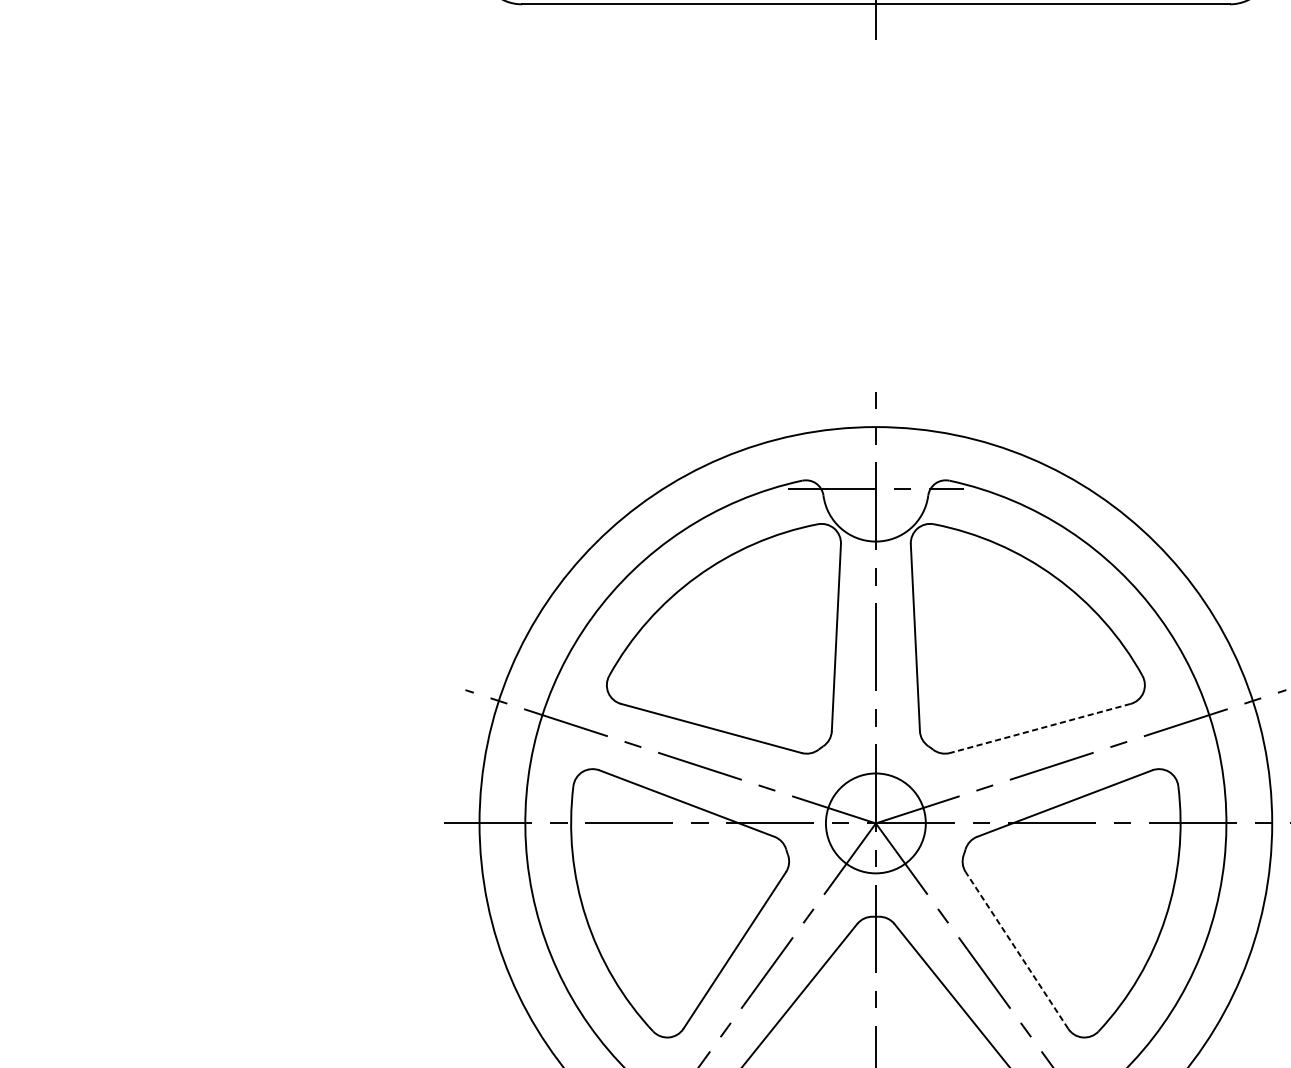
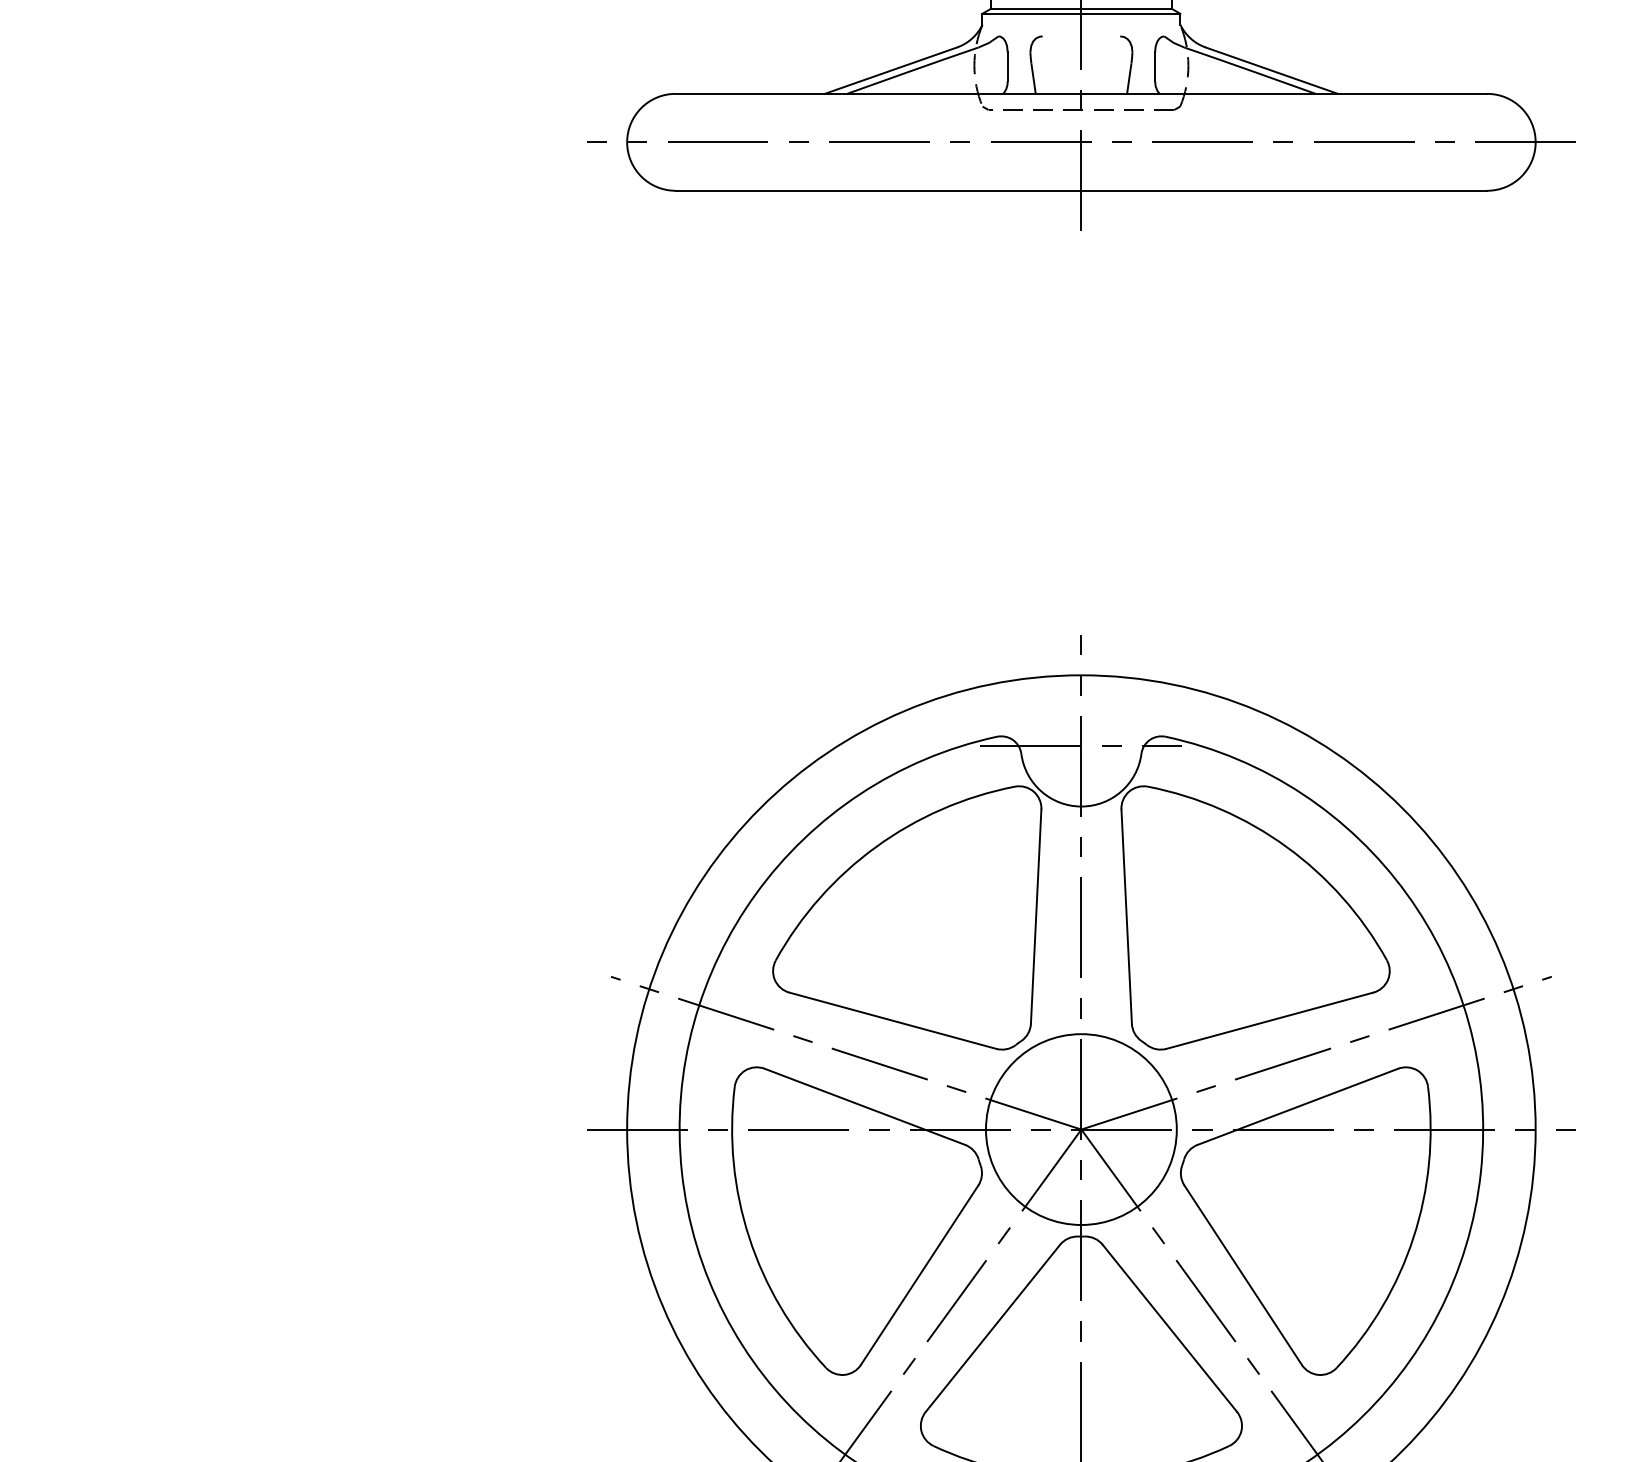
line: (1039, 728) -> (1269, 1020), dashed -> solid
circle: (875, 823) -> (1080, 1129), size x1.67
line: (1016, 949) -> (1242, 1274), dashed -> solid

